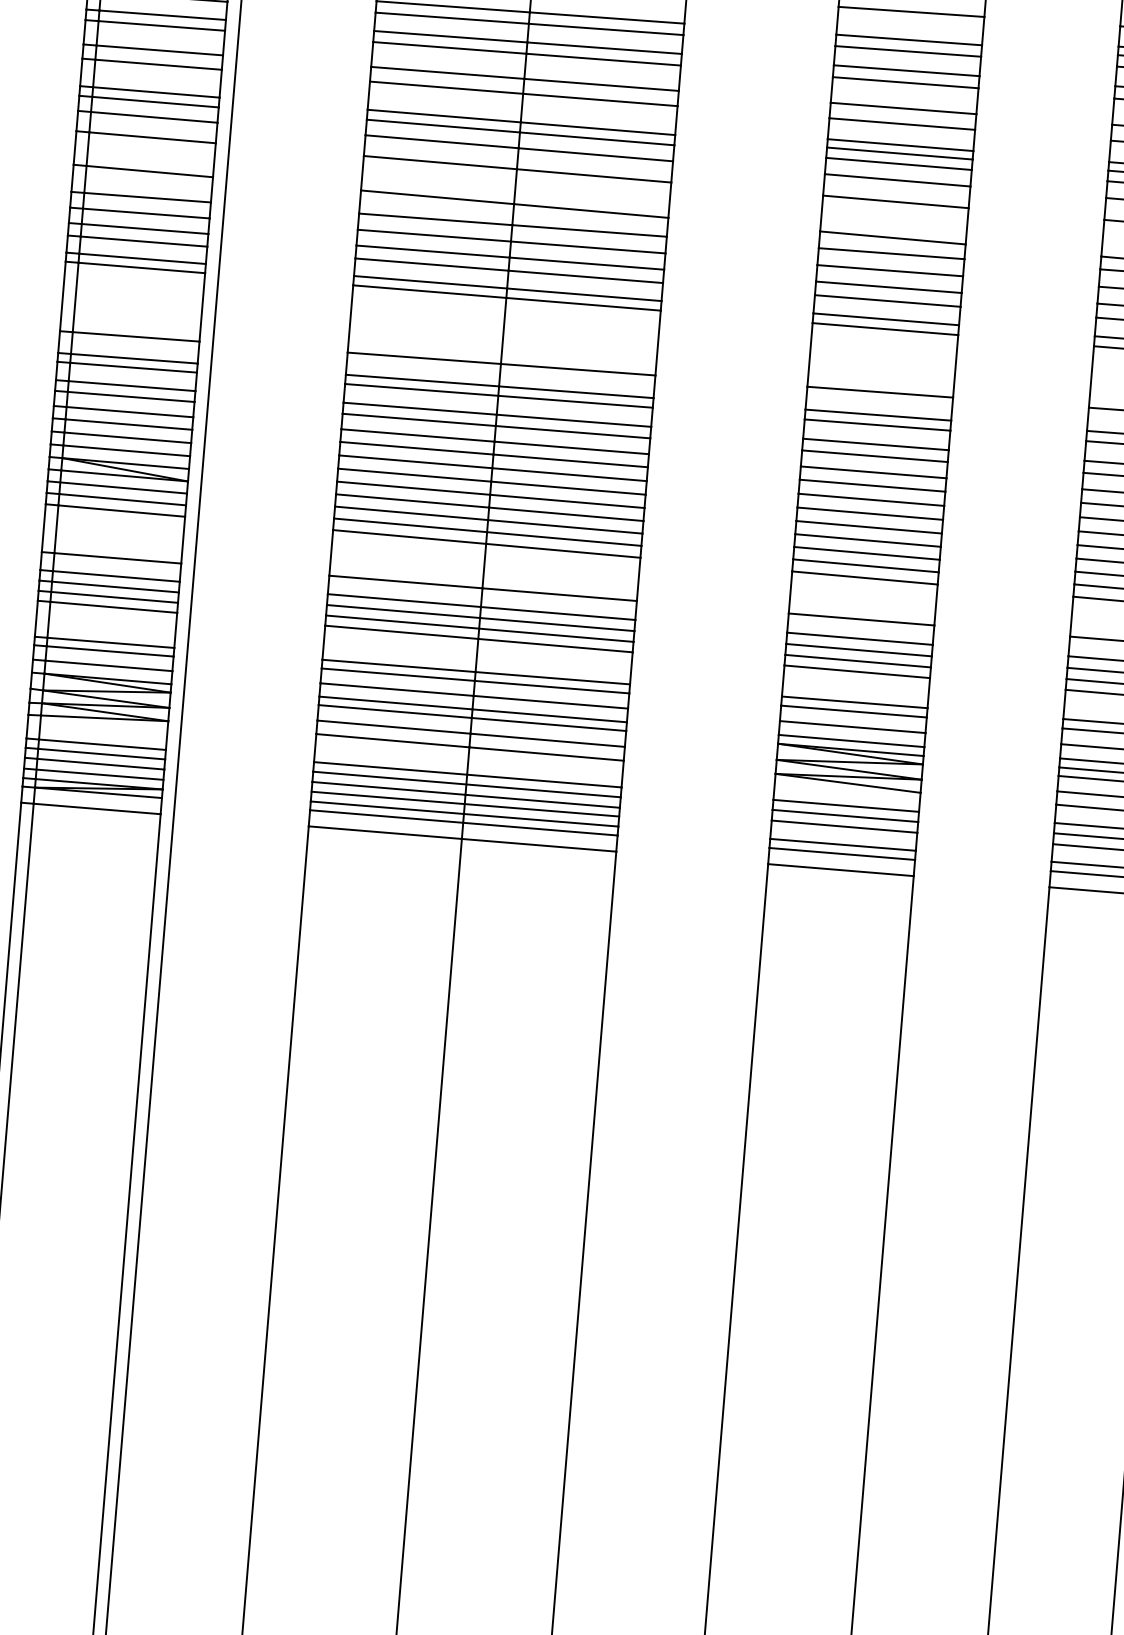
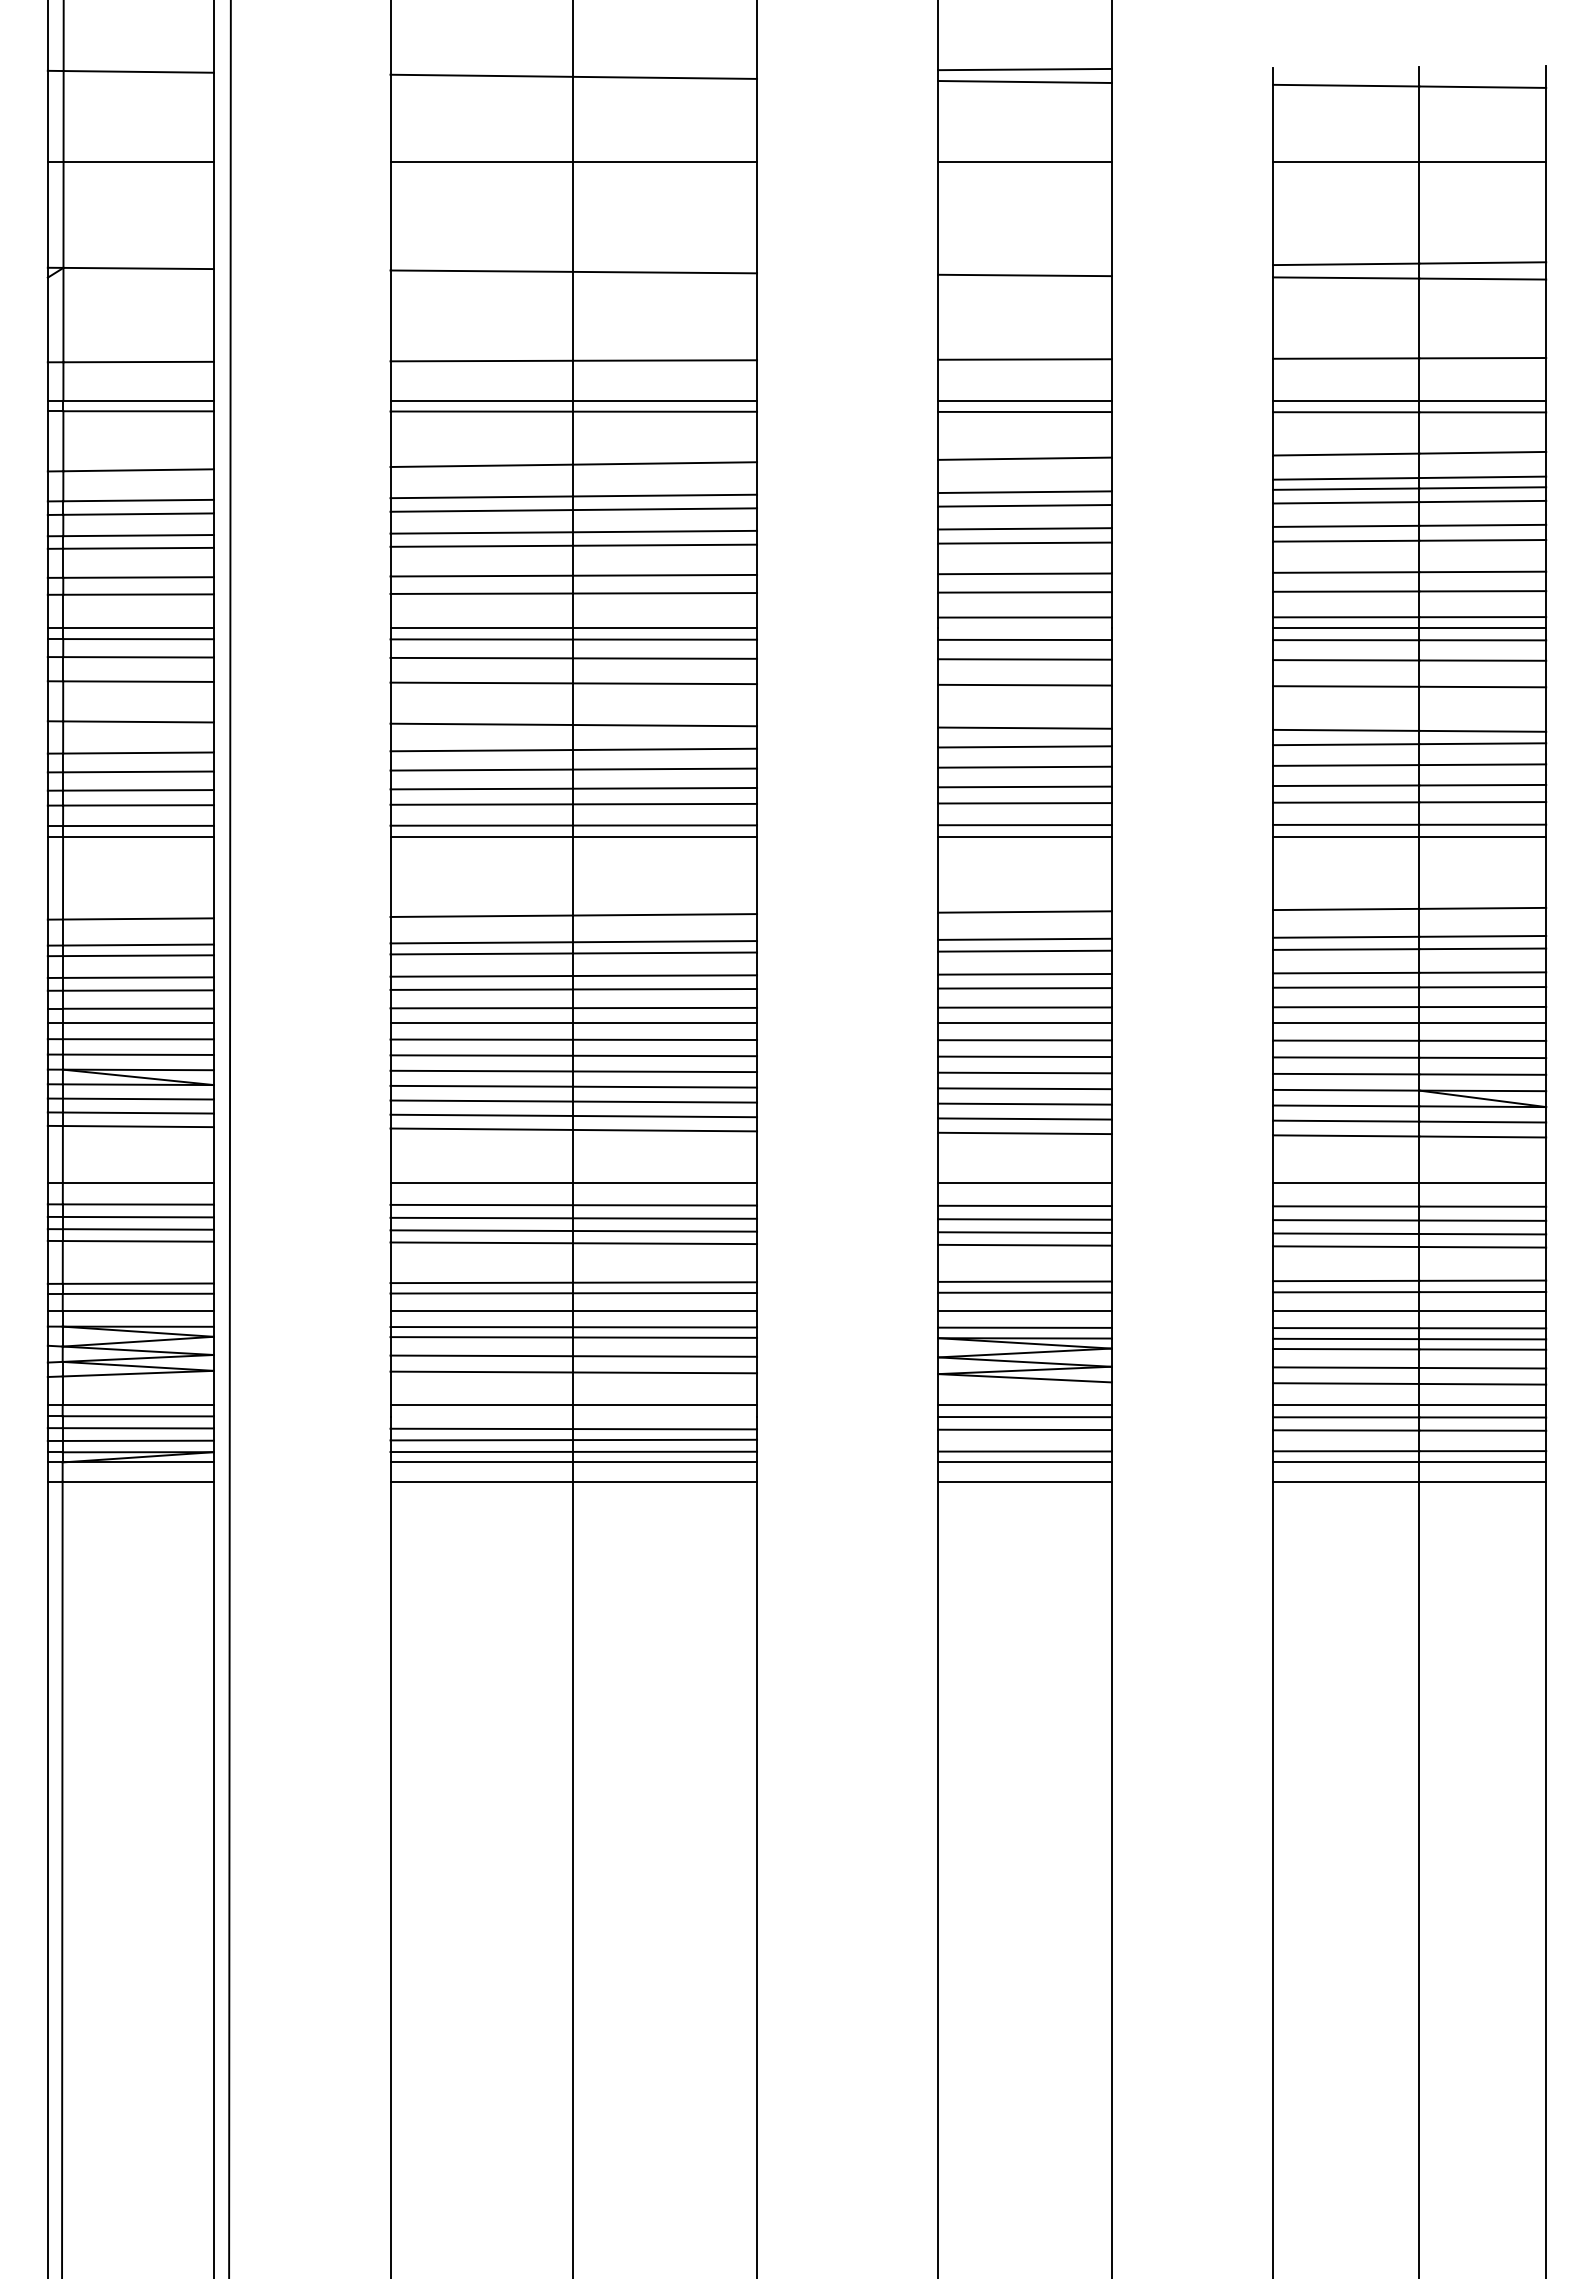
line: (899, 153) -> (1024, 627), removed
line: (466, 784) -> (573, 1416), removed

